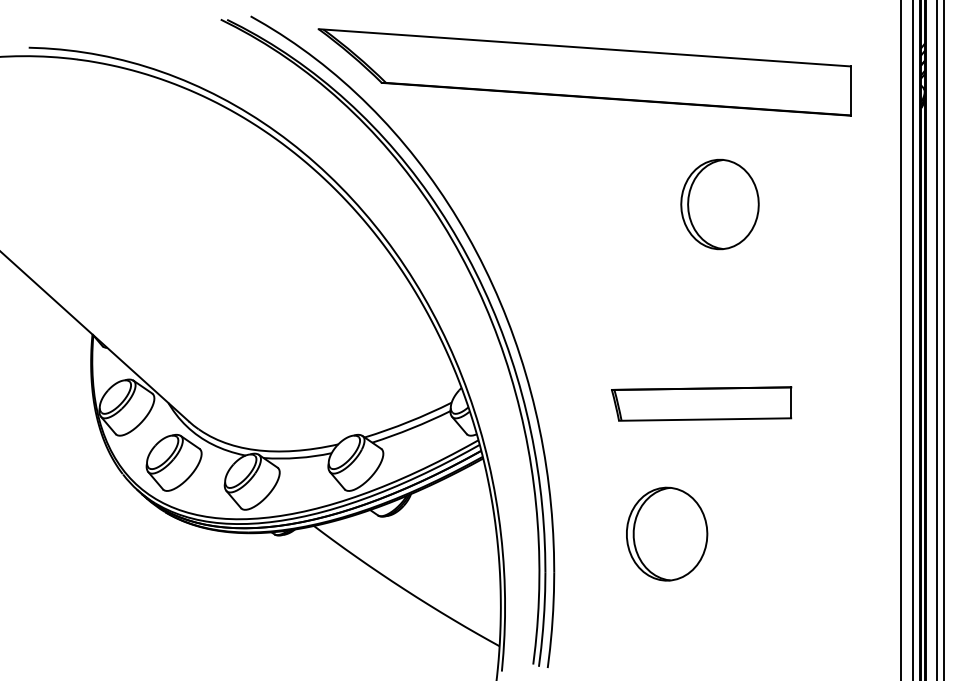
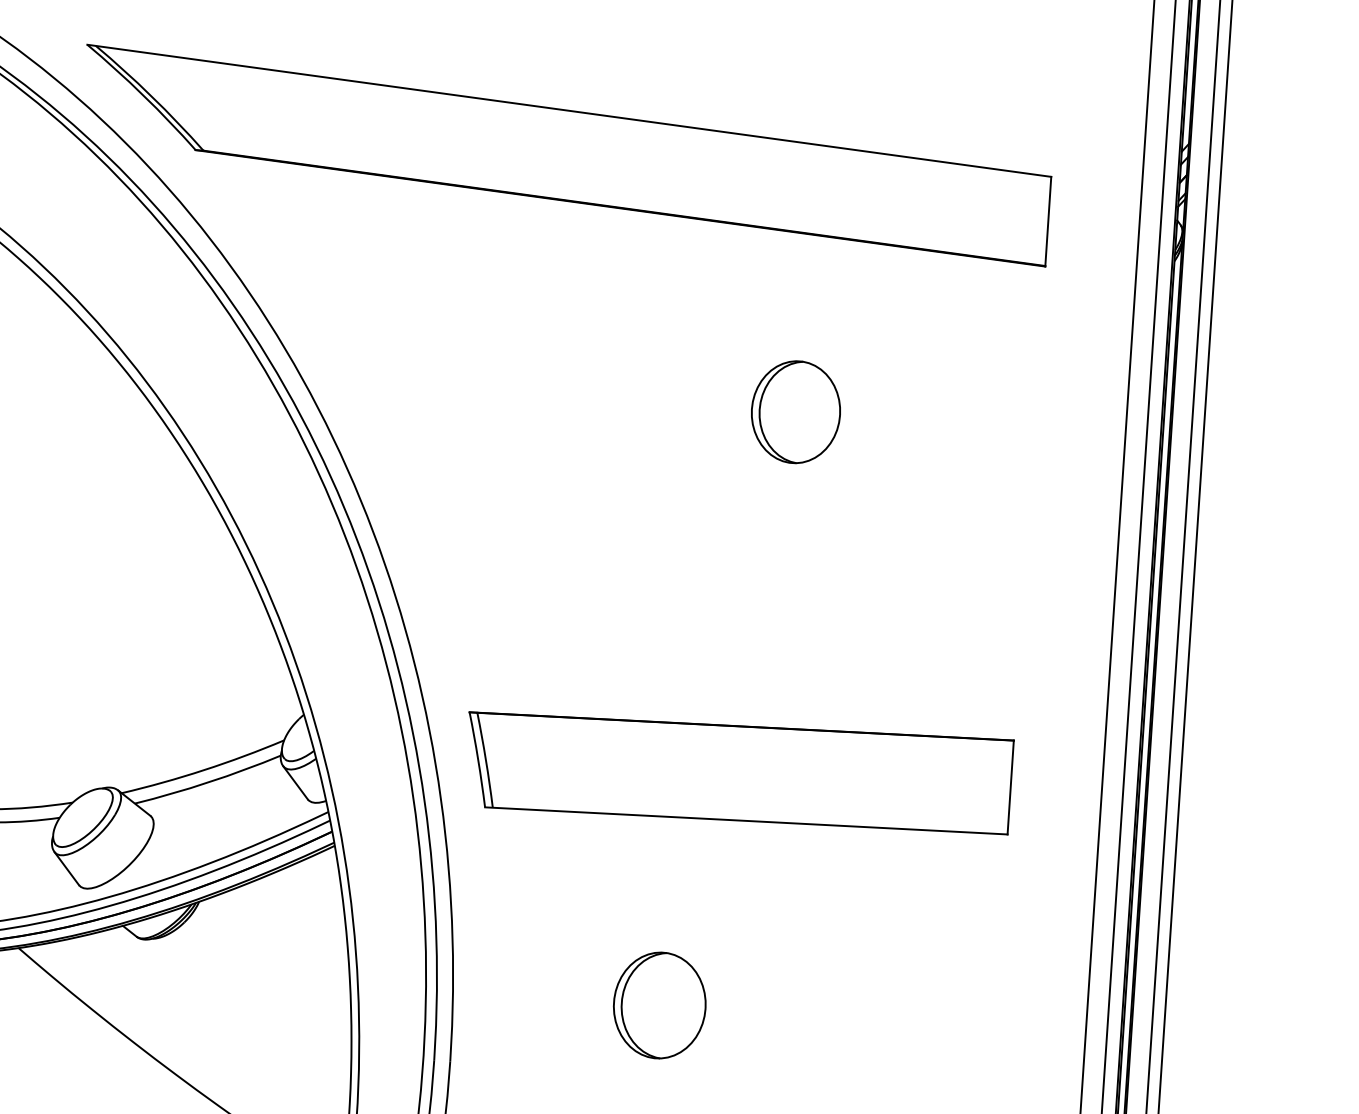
part: (719, 204) -> (795, 412), size x0.62
part: (701, 403) -> (738, 772), size x1.67
part: (666, 533) -> (659, 1004), size x0.62

